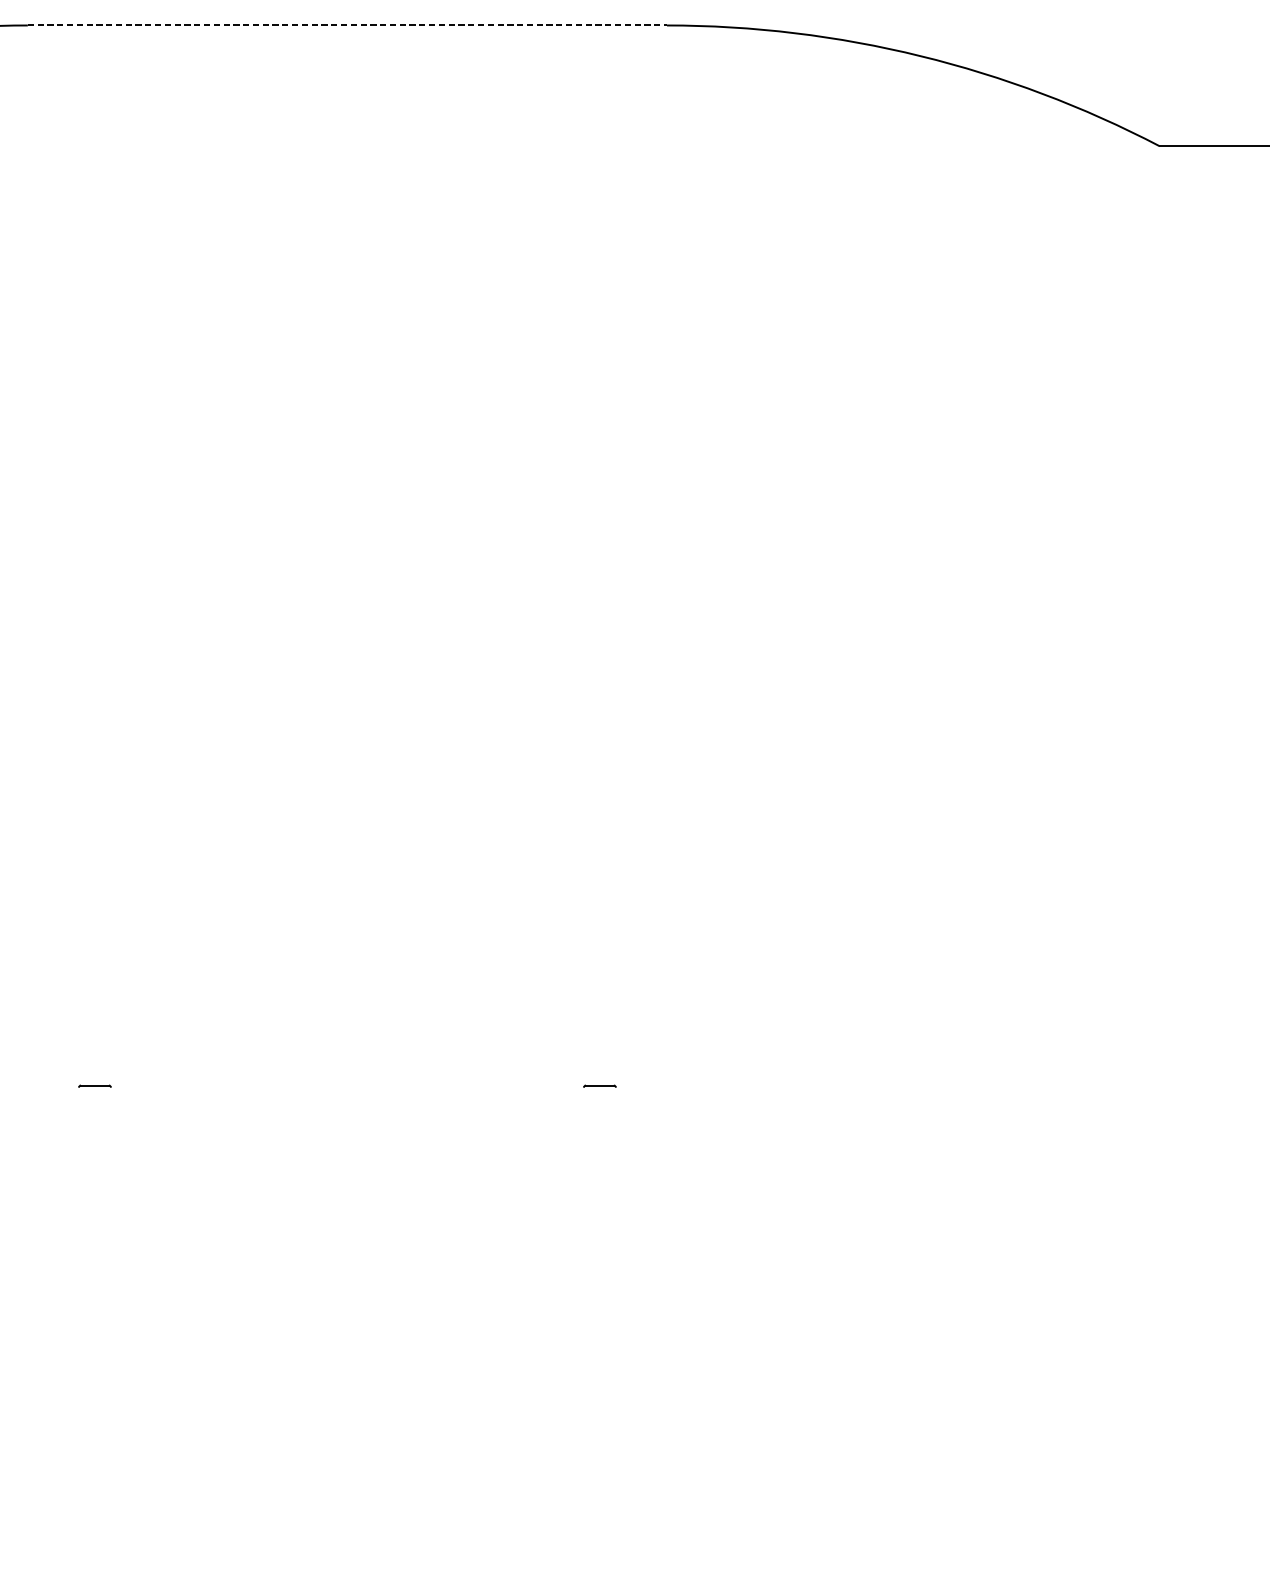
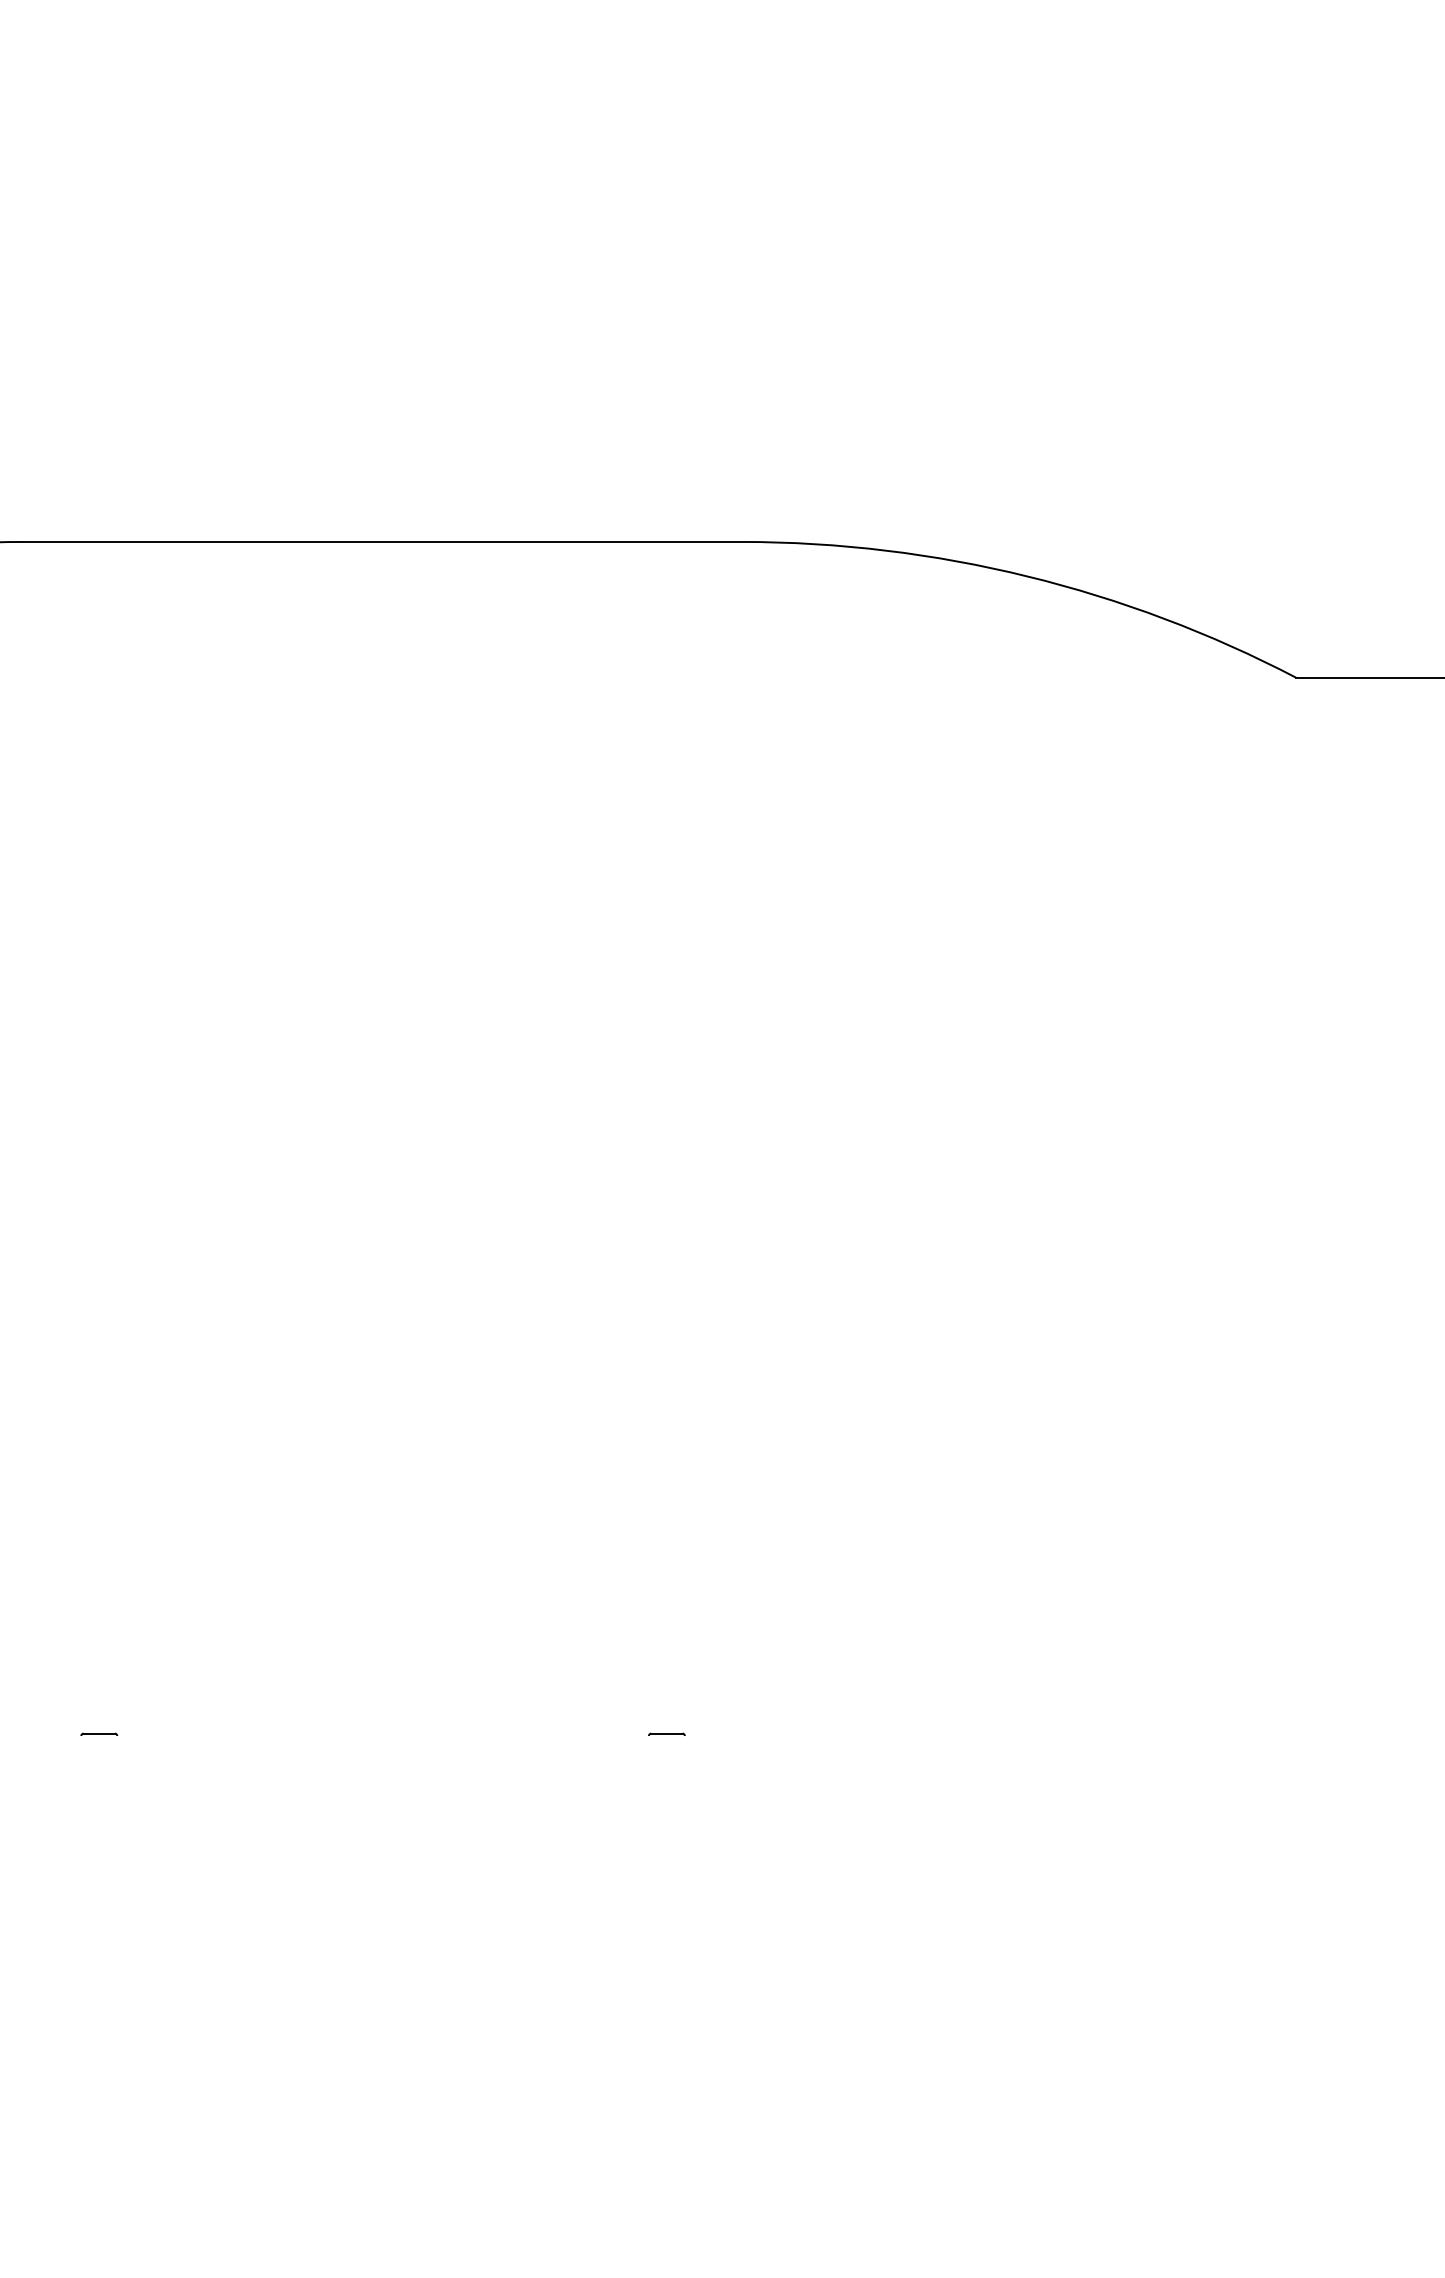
line: (347, 25) -> (383, 541), dashed -> solid

